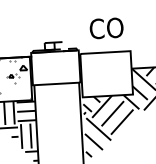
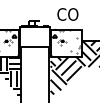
hatch: (105, 73) -> (65, 42), added

